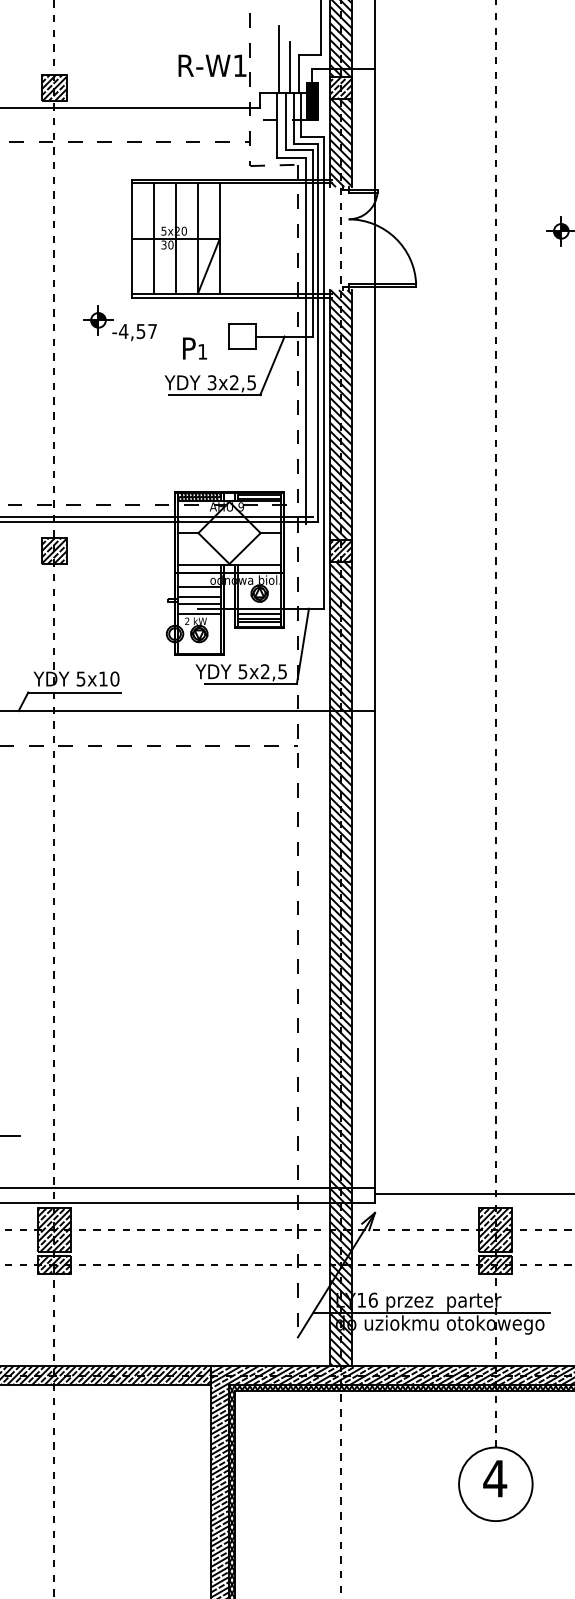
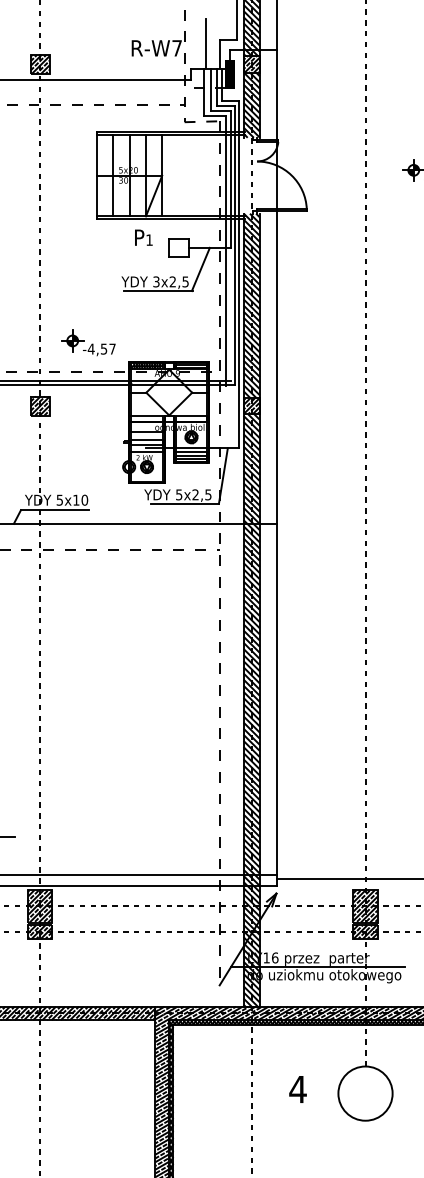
text: (239, 65) -> (176, 48), R-W1 -> R-W7
line: (289, 67) -> (213, 49), removed
part: (119, 322) -> (88, 342), moved
text: (194, 348) -> (143, 237), moved
text: (494, 1478) -> (297, 1089), moved

